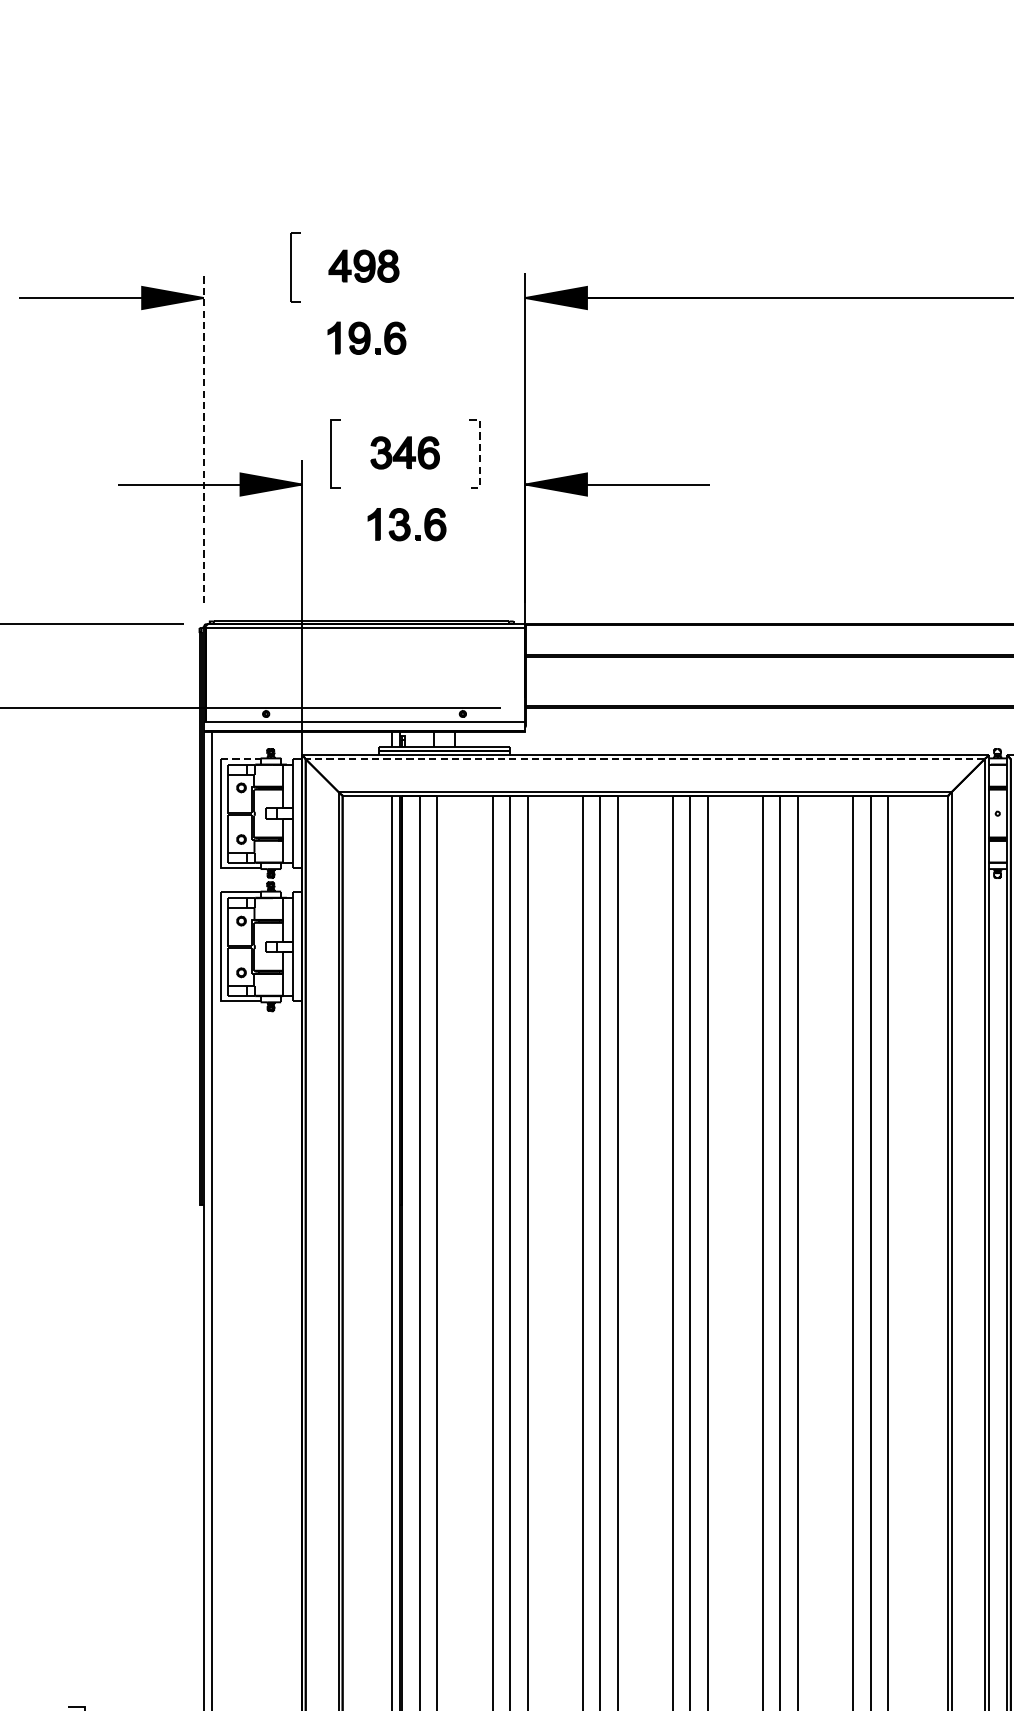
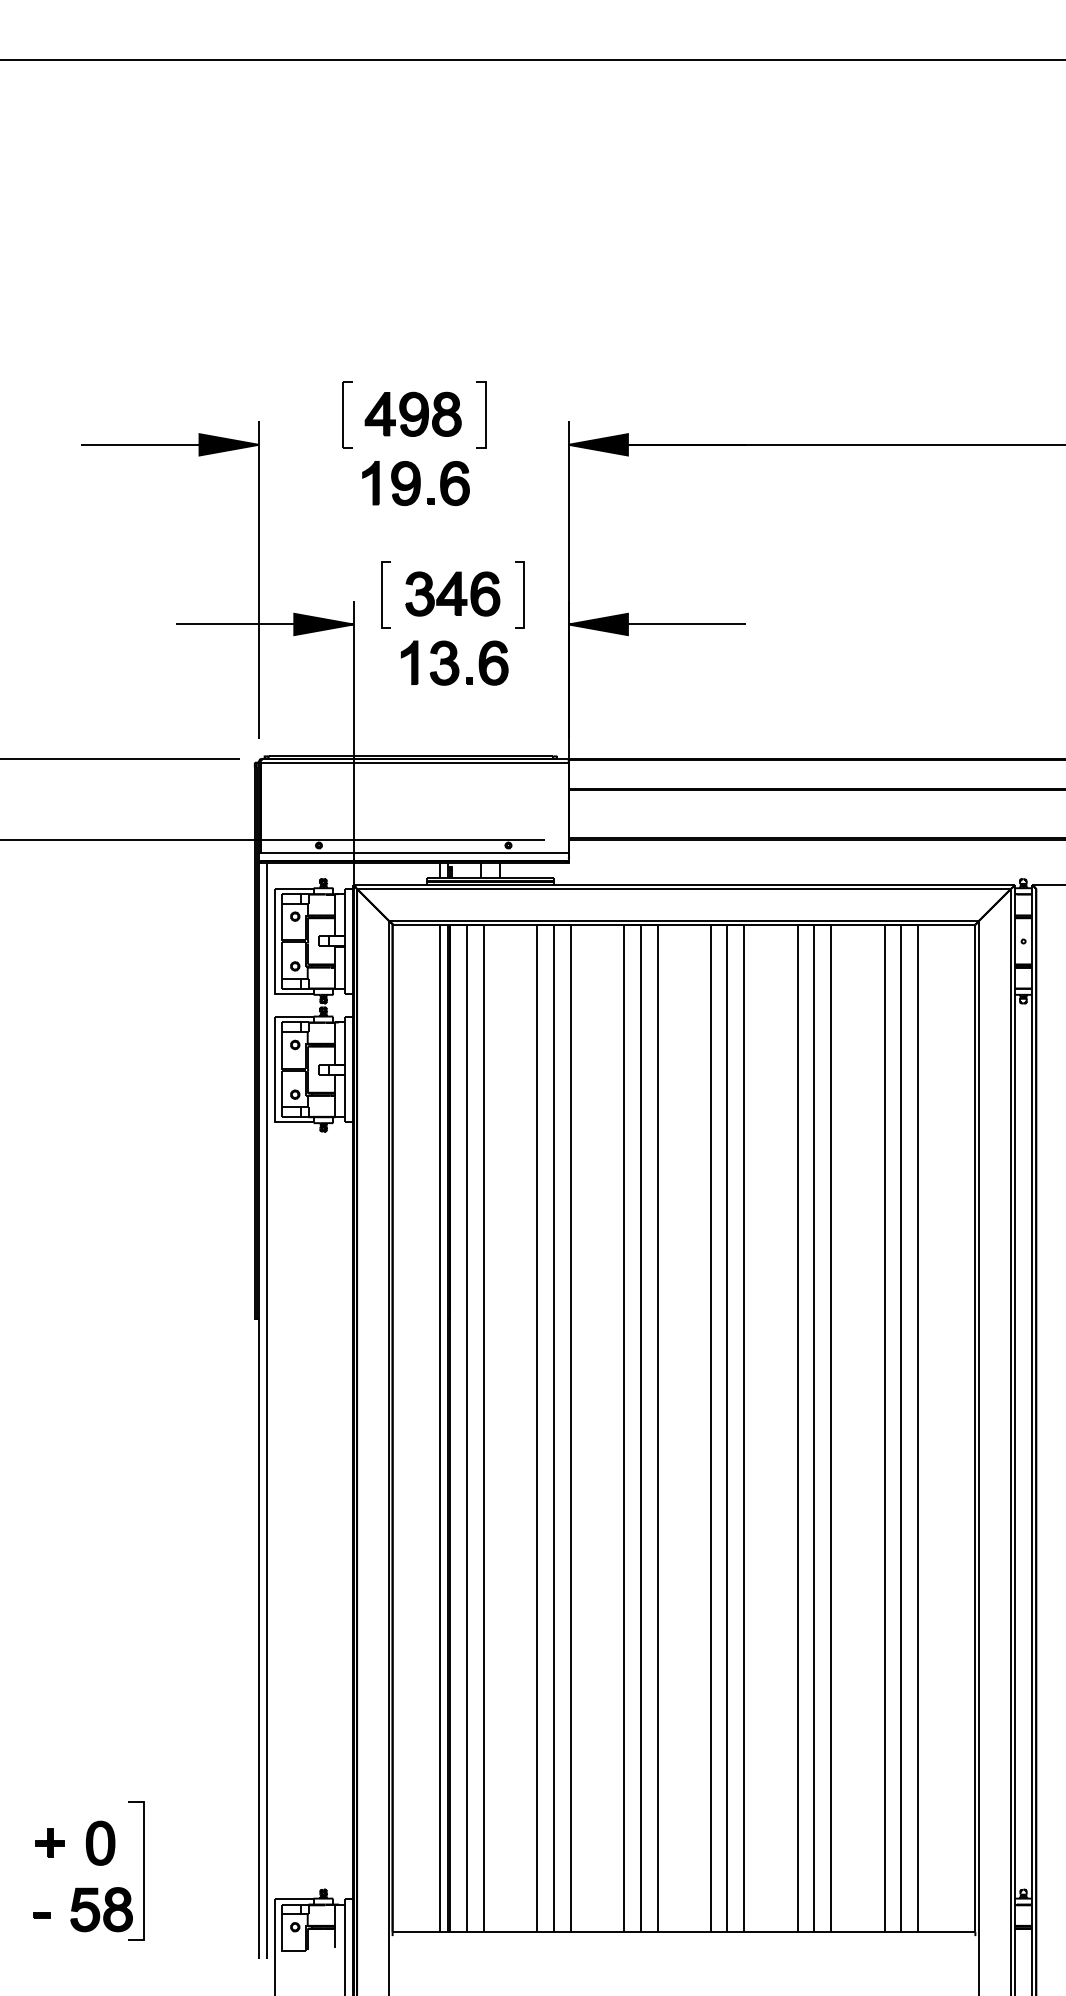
part: (363, 265) -> (412, 413), size x1.43
line: (439, 266) -> (485, 414), added
part: (366, 338) -> (415, 483), size x1.43
line: (203, 438) -> (258, 580), dashed -> solid
part: (404, 452) -> (452, 593), size x1.43
line: (479, 454) -> (524, 595), dashed -> solid
part: (406, 524) -> (454, 662), size x1.43
line: (240, 759) -> (294, 889), dashed -> solid
line: (645, 759) -> (684, 889), dashed -> solid

